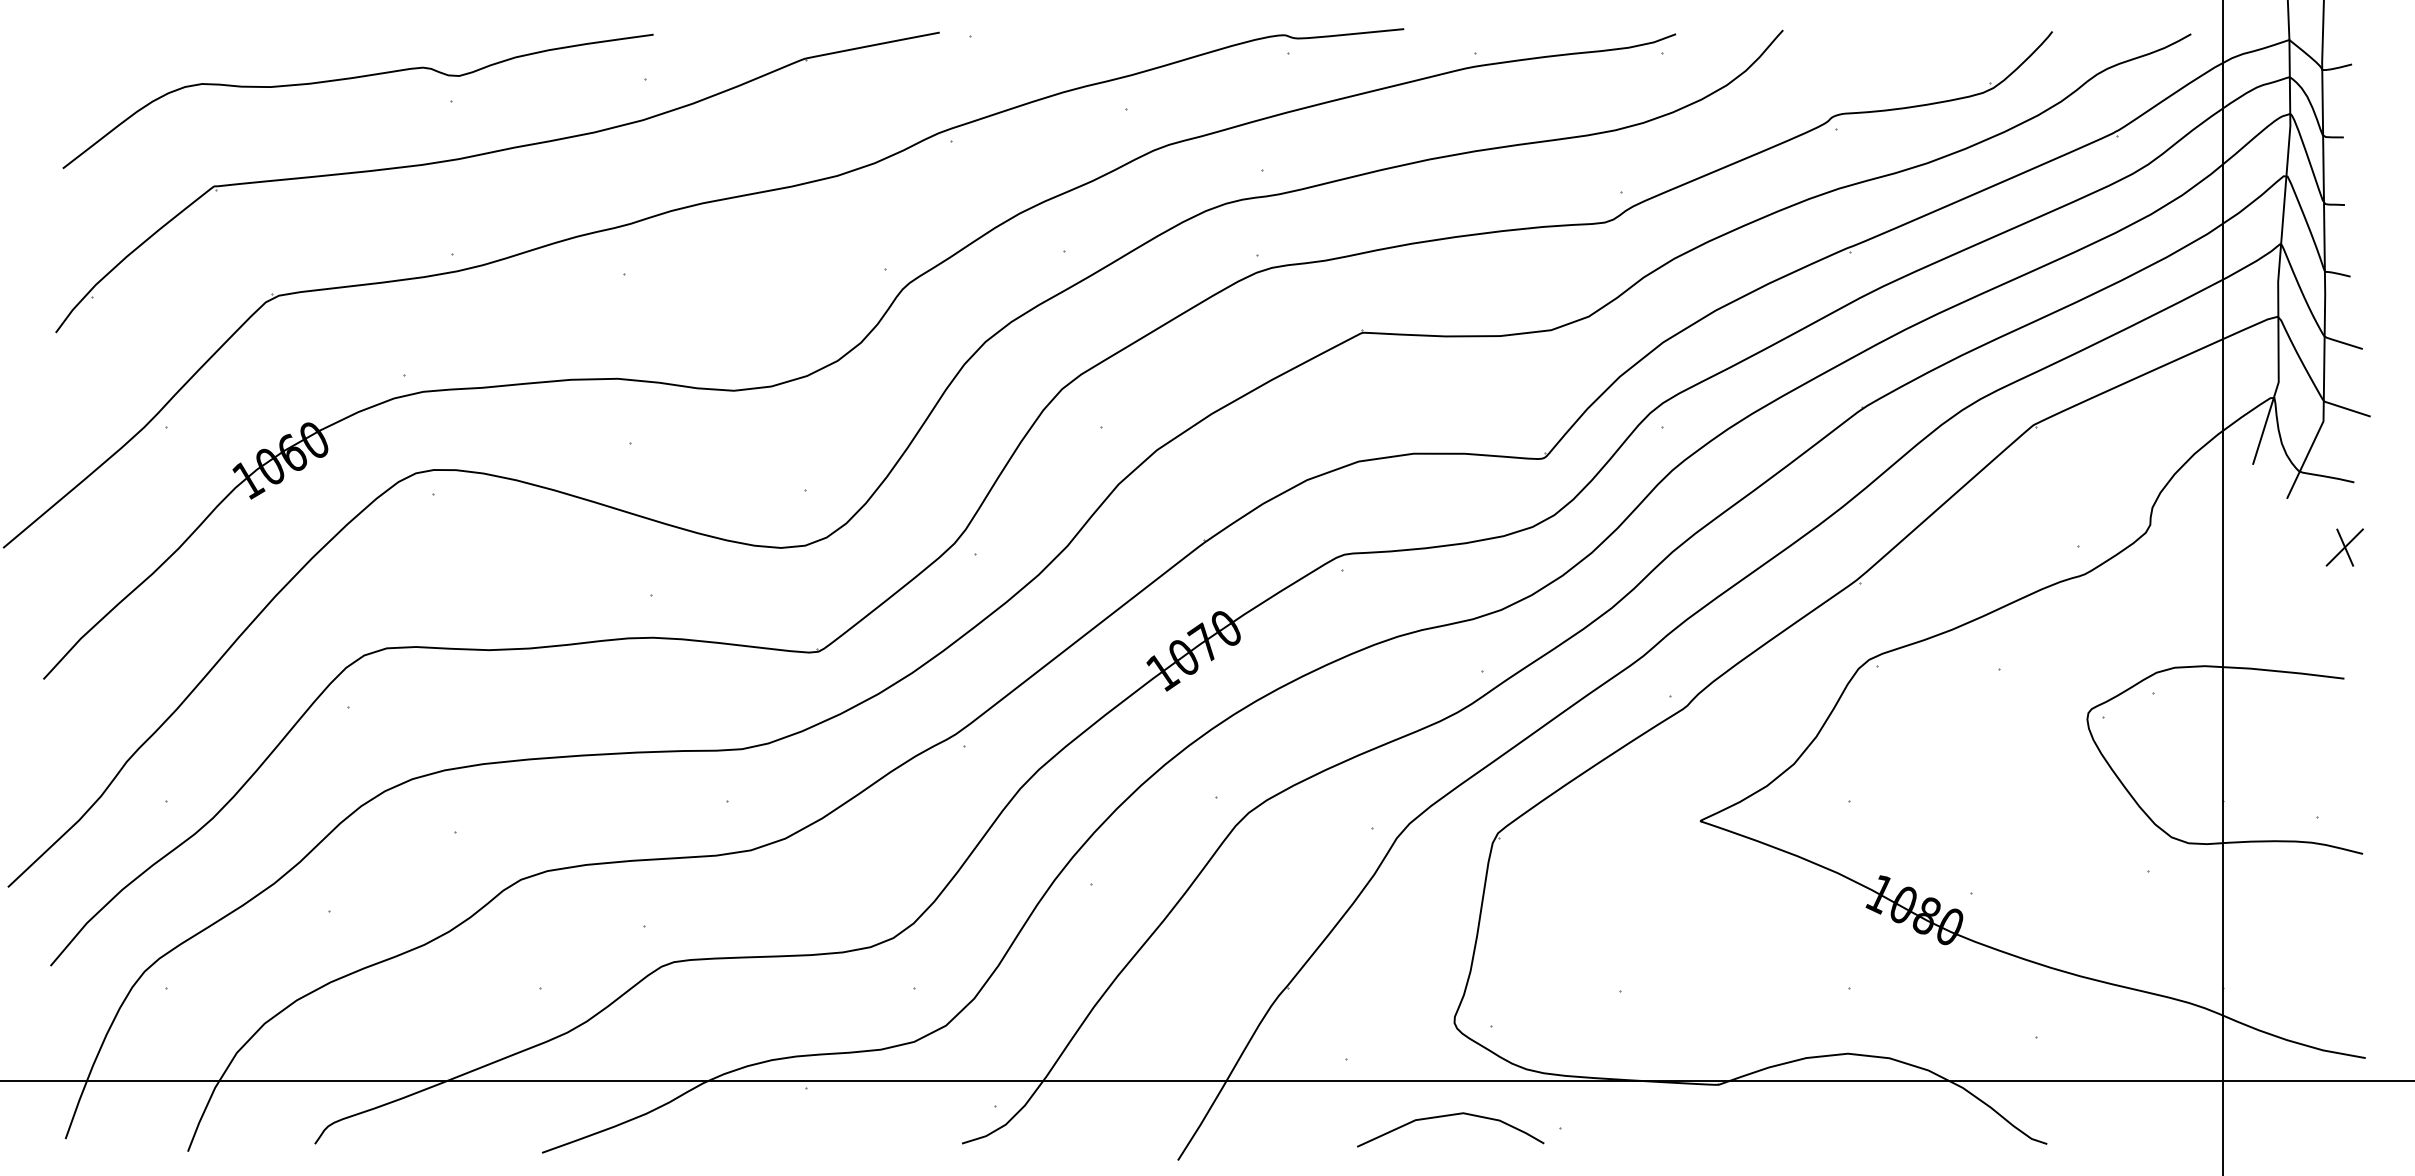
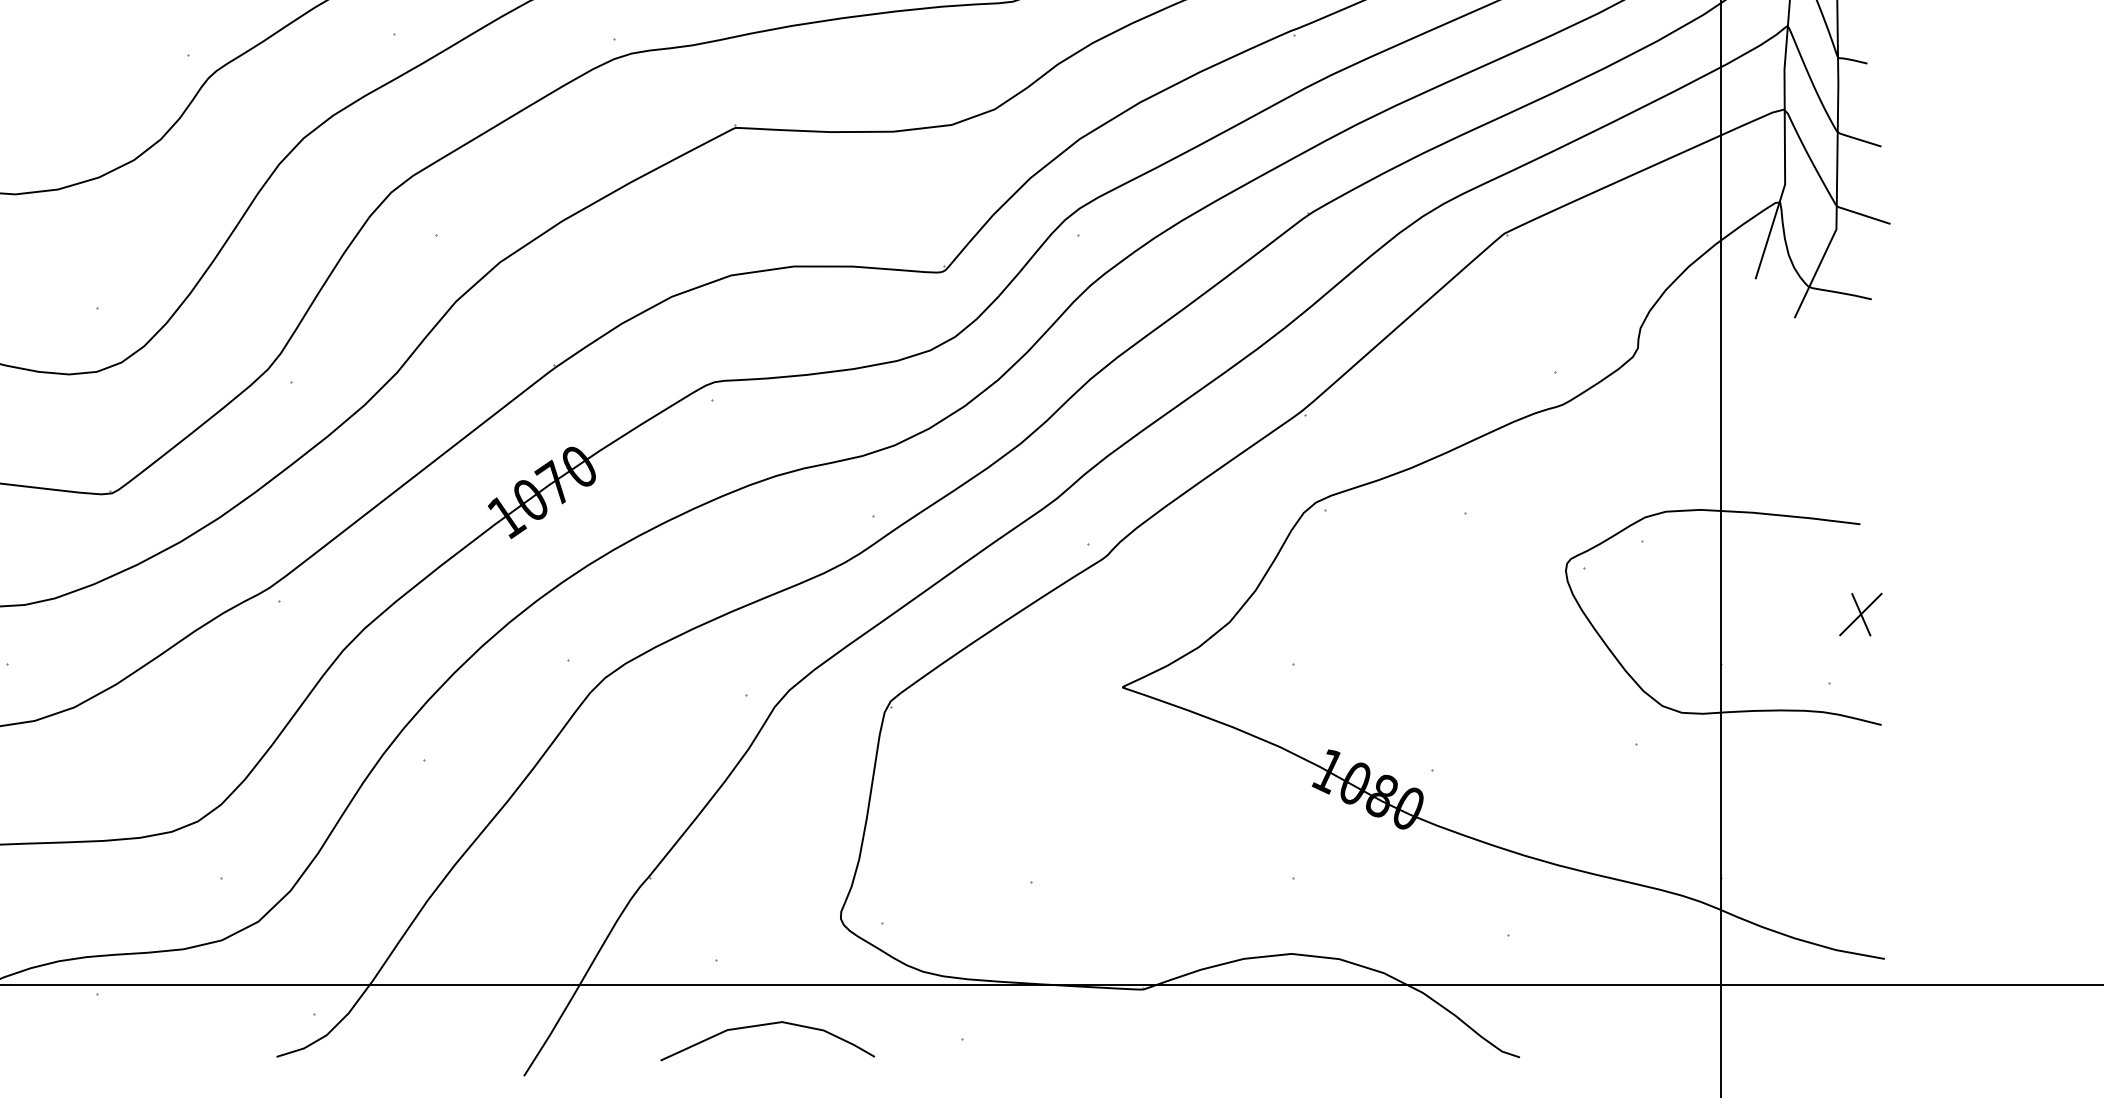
part: (2344, 547) -> (1860, 614), moved
curve: (1449, 1116) -> (766, 1025), moved

